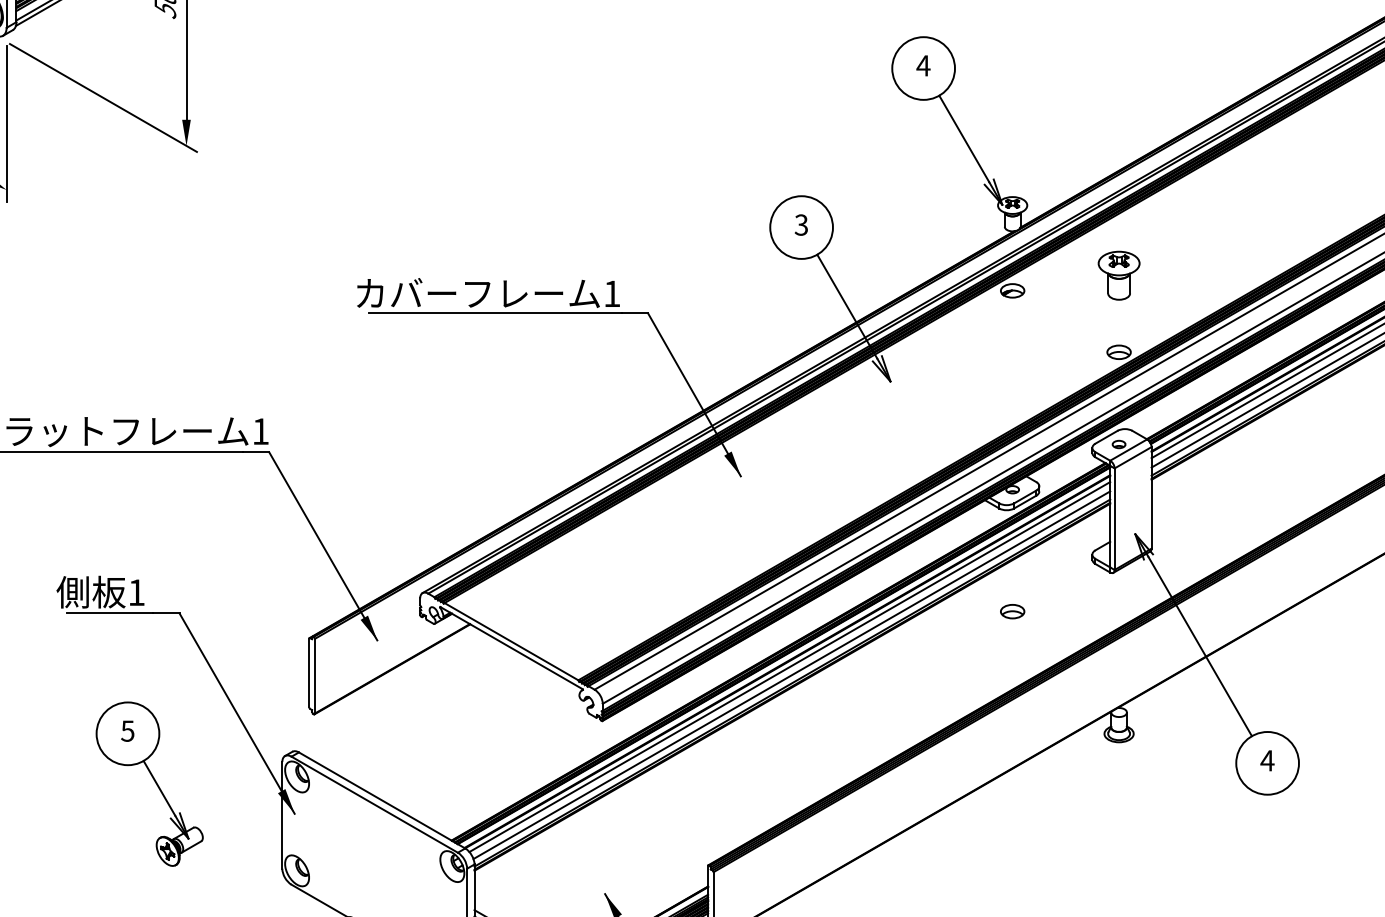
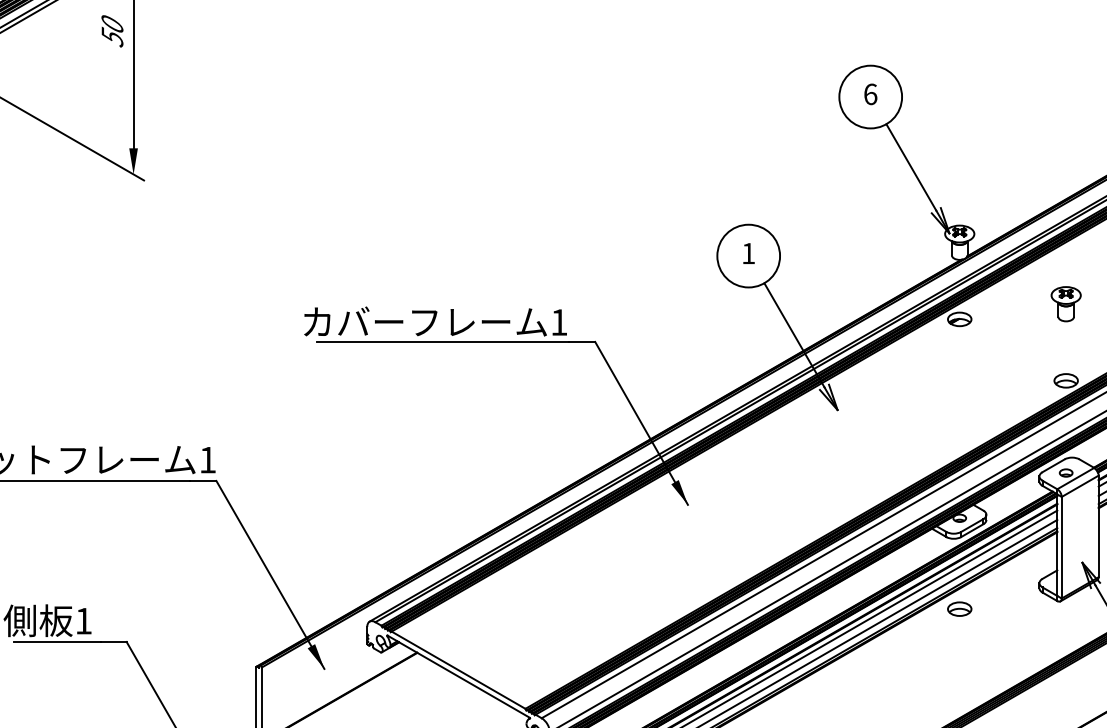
text: (923, 65) -> (870, 94), 4 -> 6
text: (800, 224) -> (747, 253), 3 -> 1
part: (1118, 275) -> (1065, 304), size x0.71
part: (1012, 611) -> (959, 609), moved

